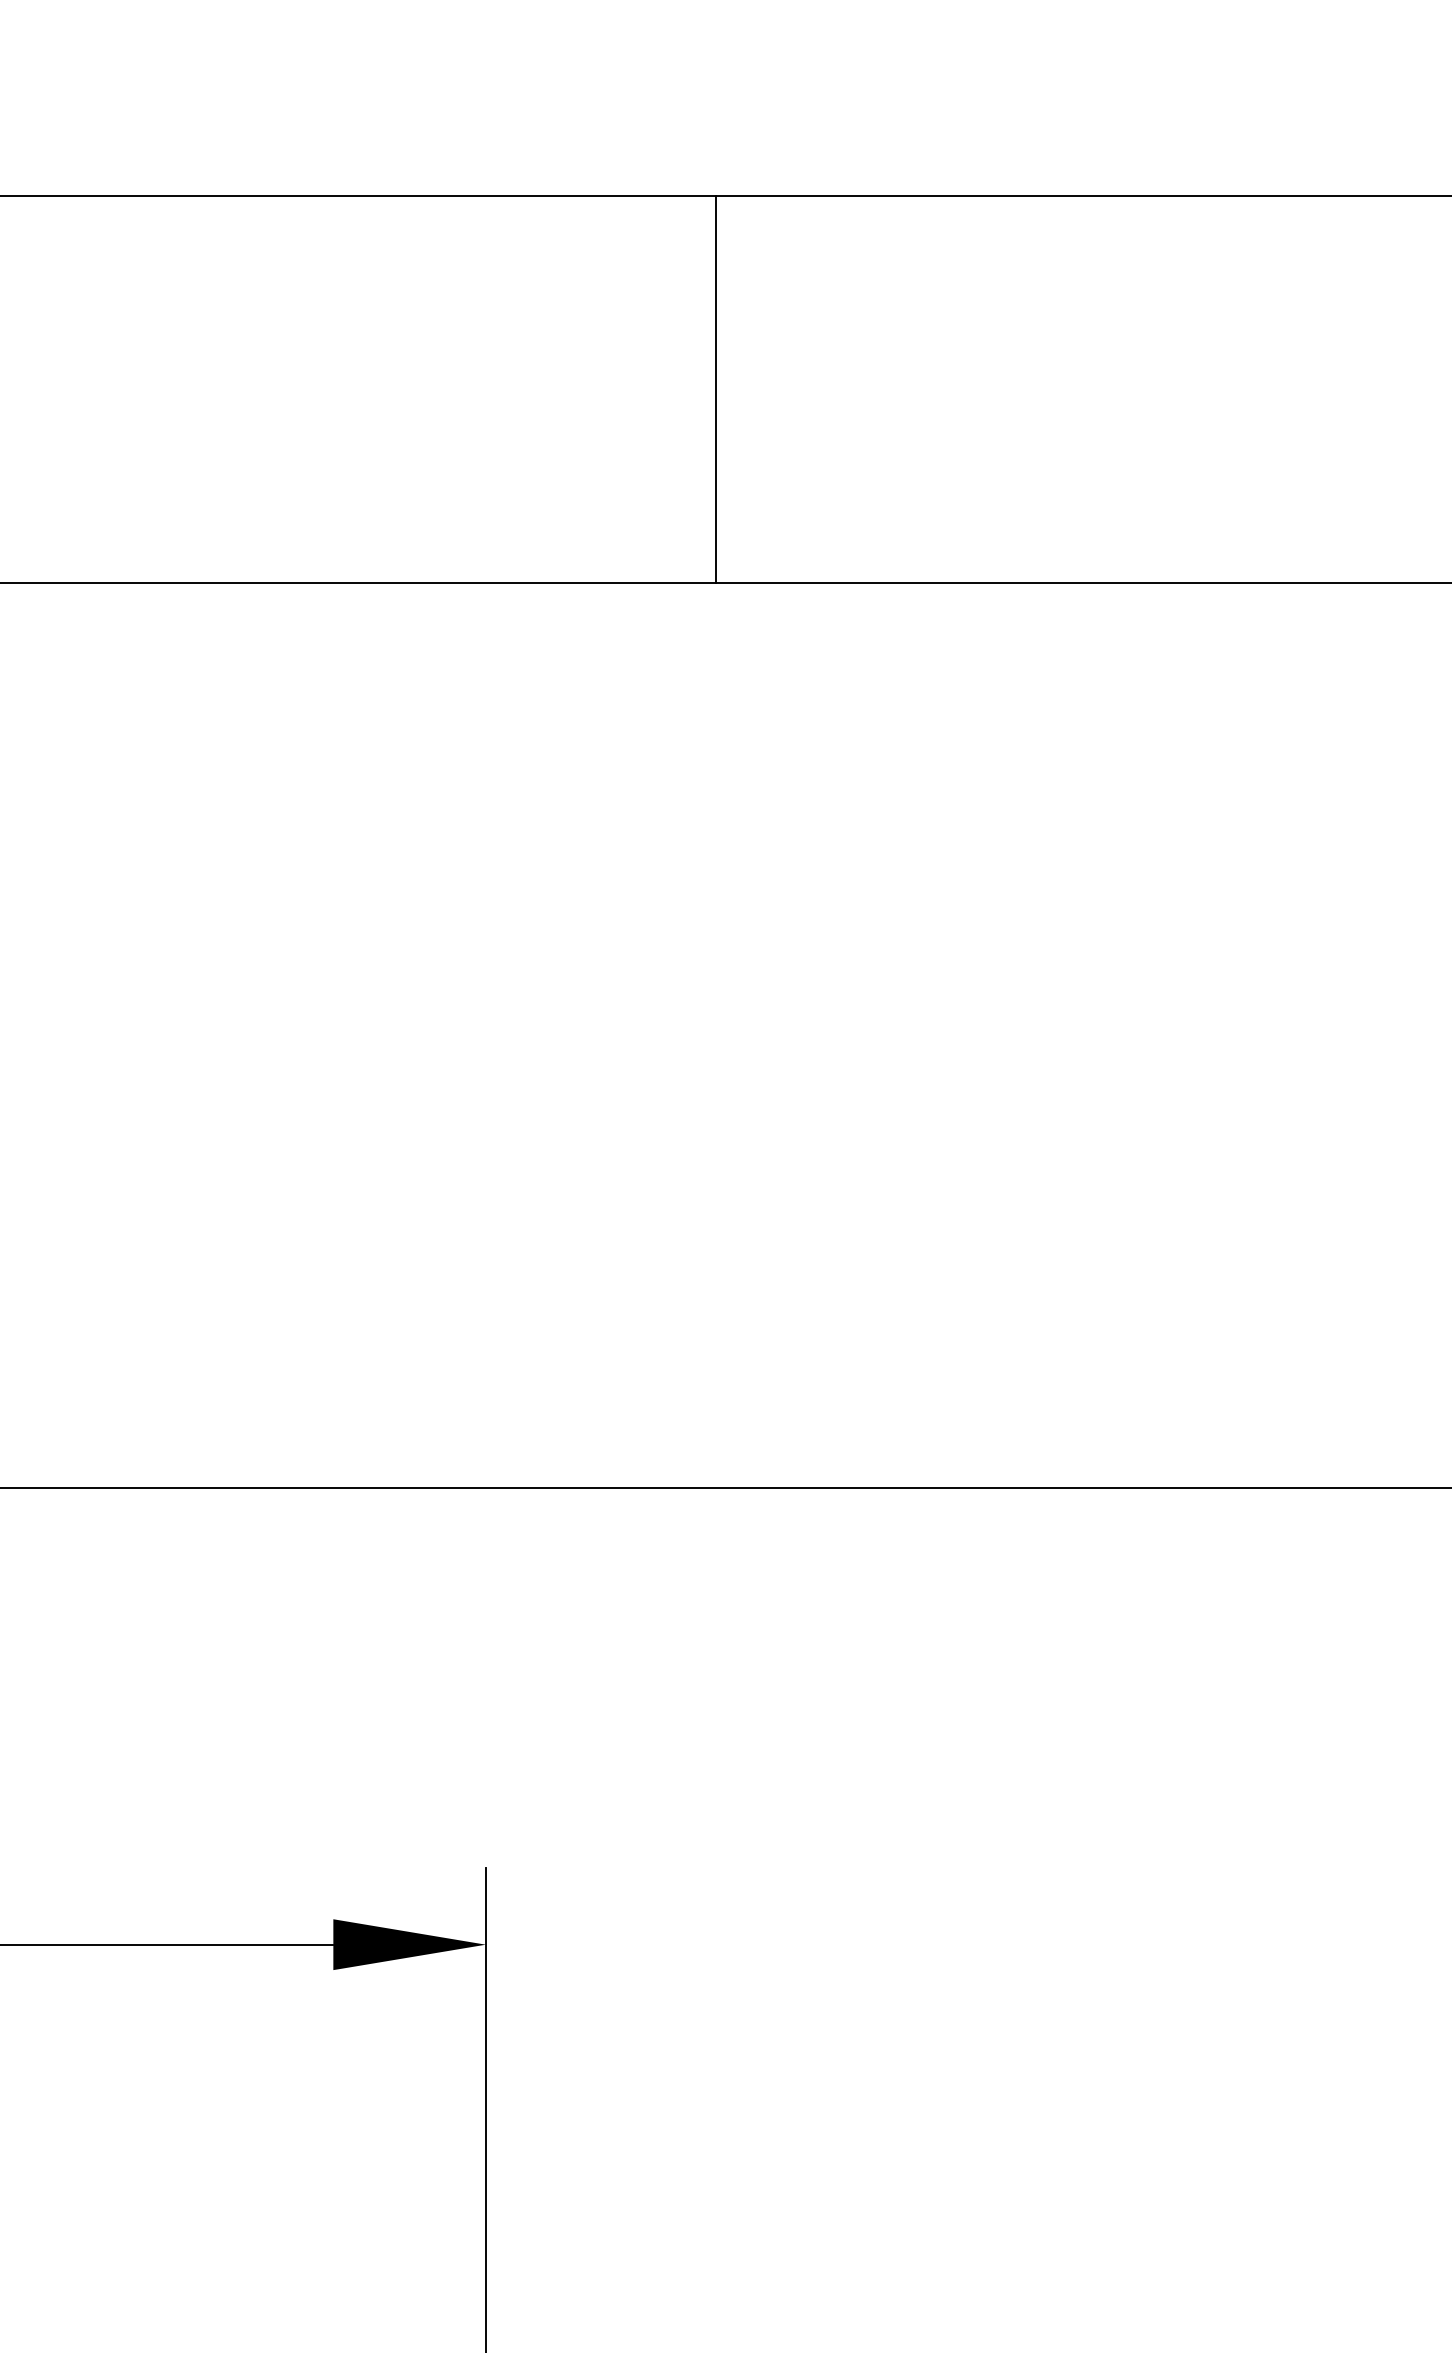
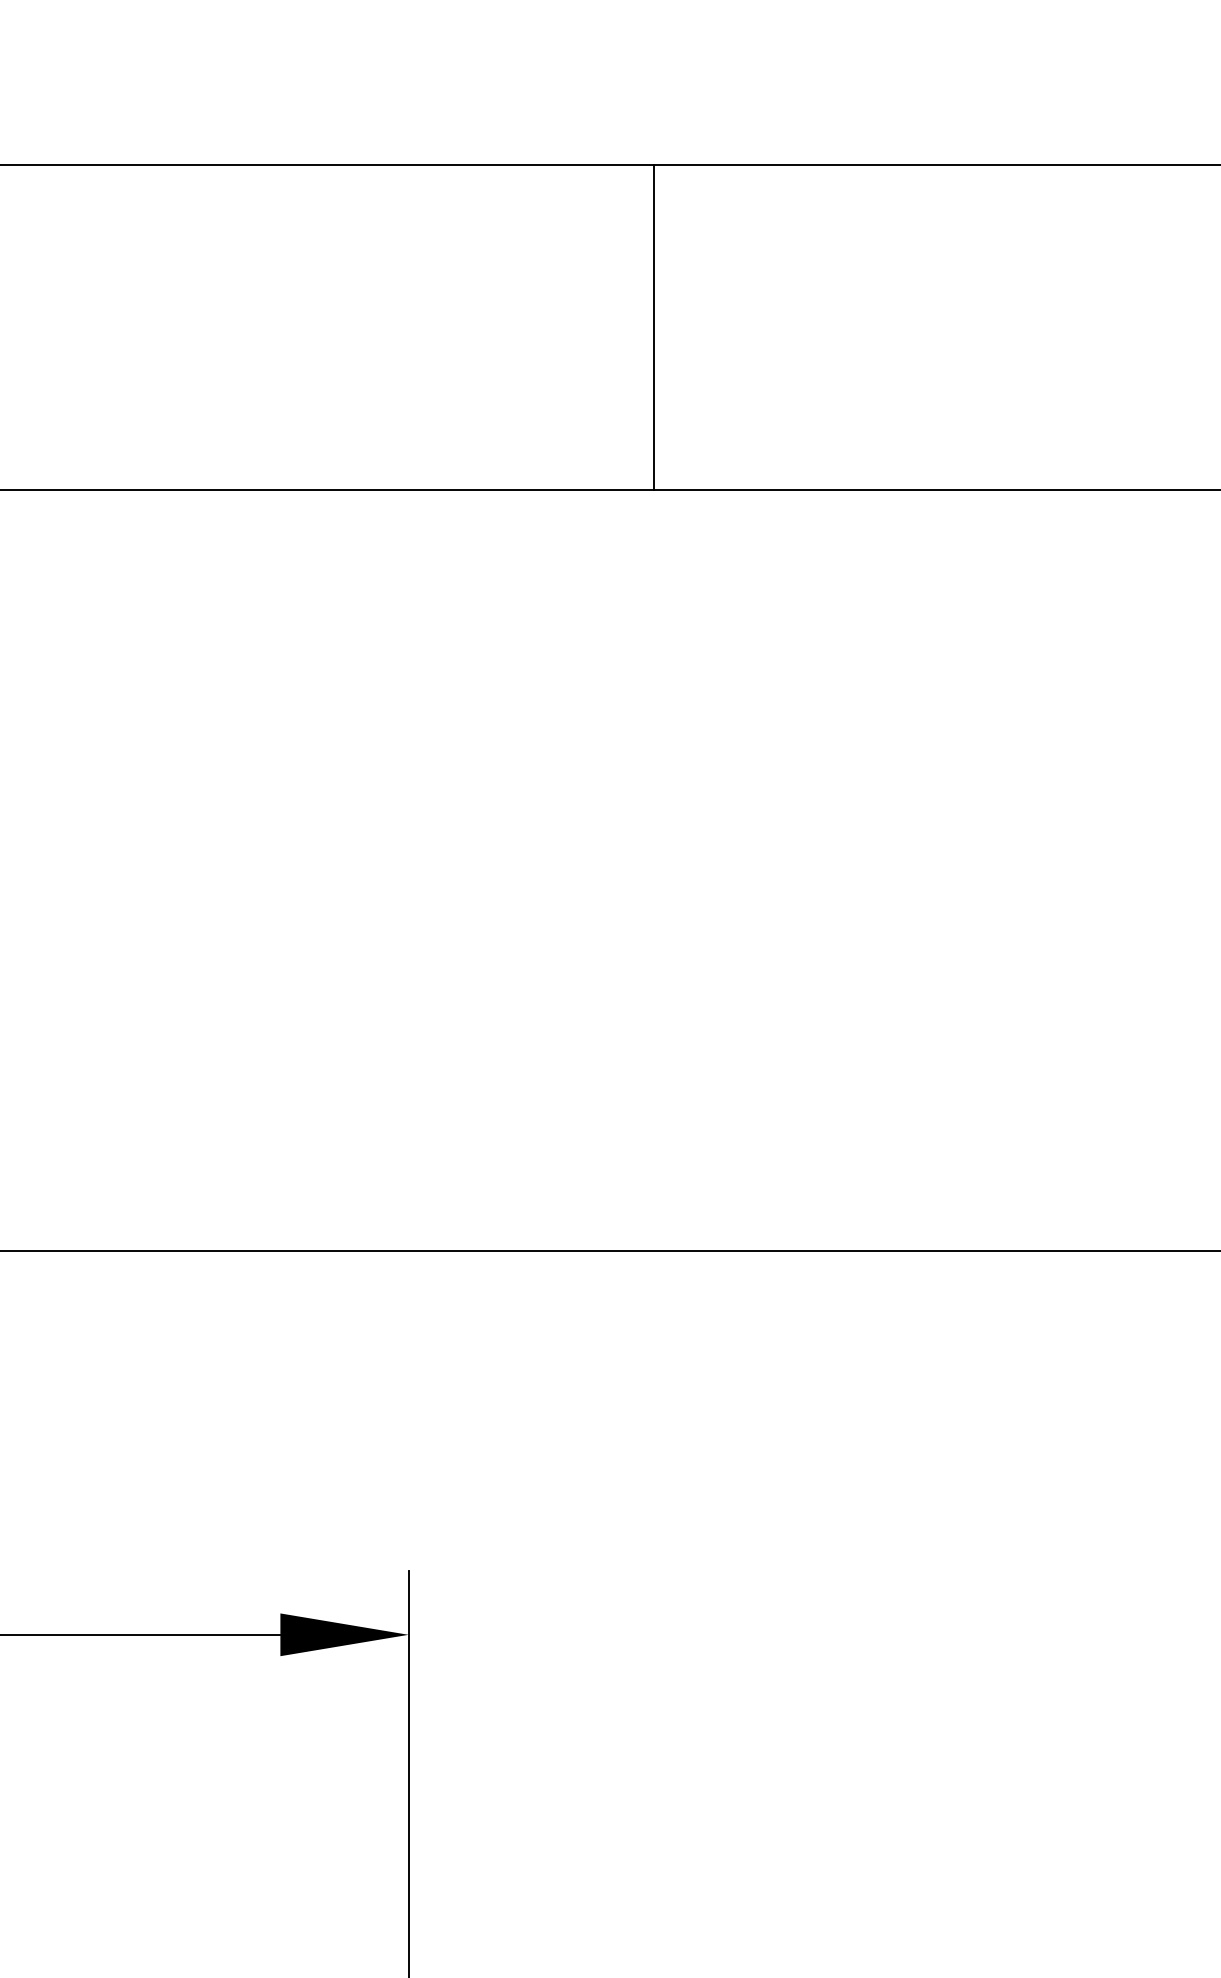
line: (716, 389) -> (653, 327), moved

